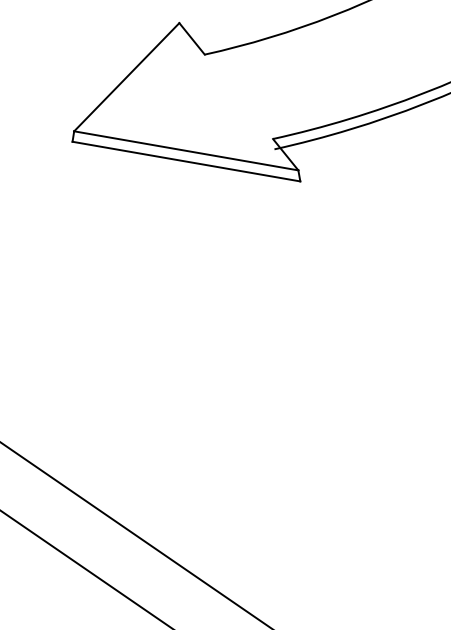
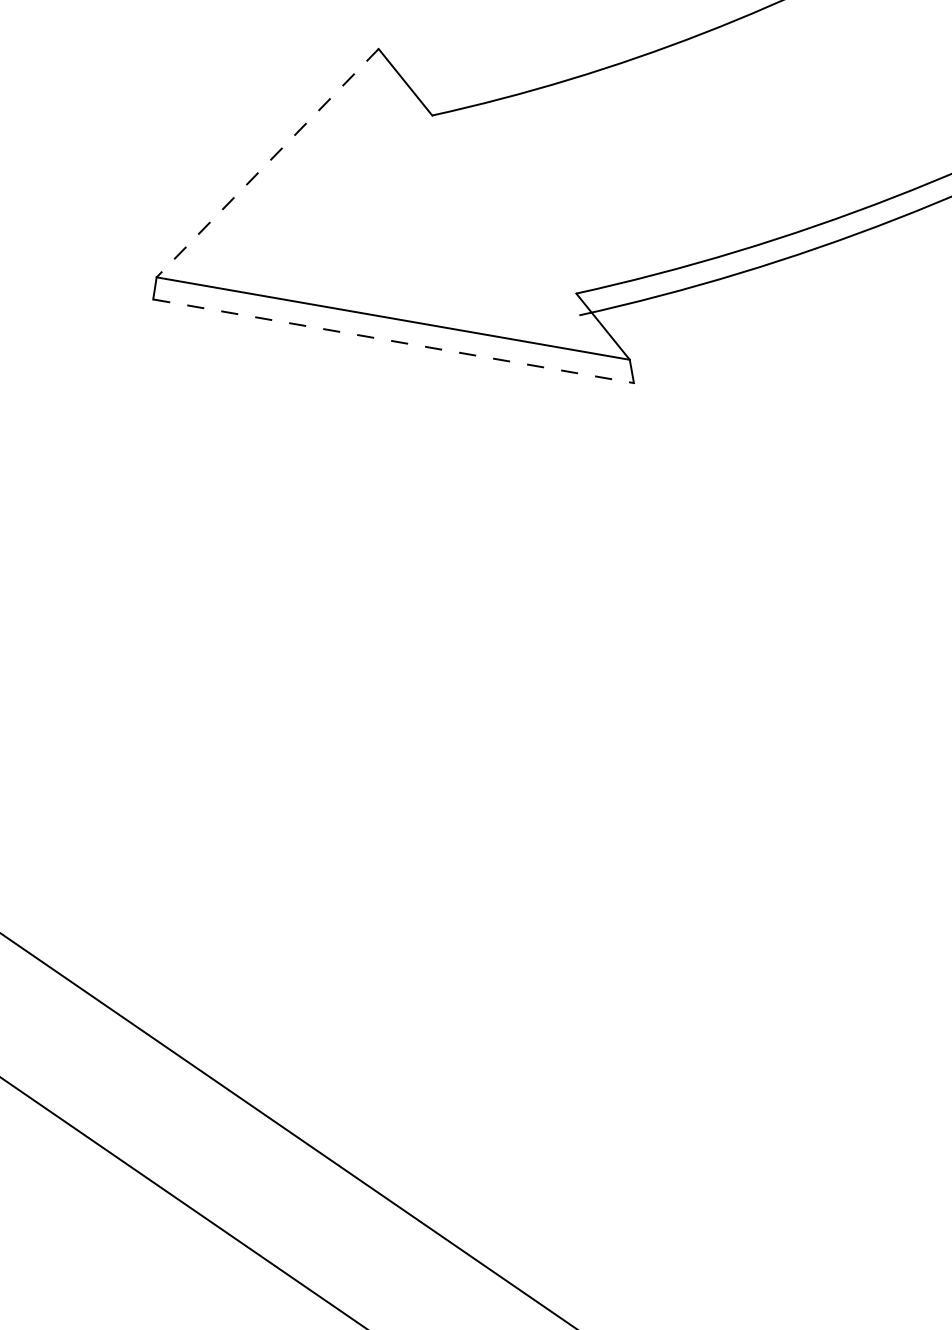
line: (126, 77) -> (267, 163), solid -> dashed
line: (186, 161) -> (393, 341), solid -> dashed

